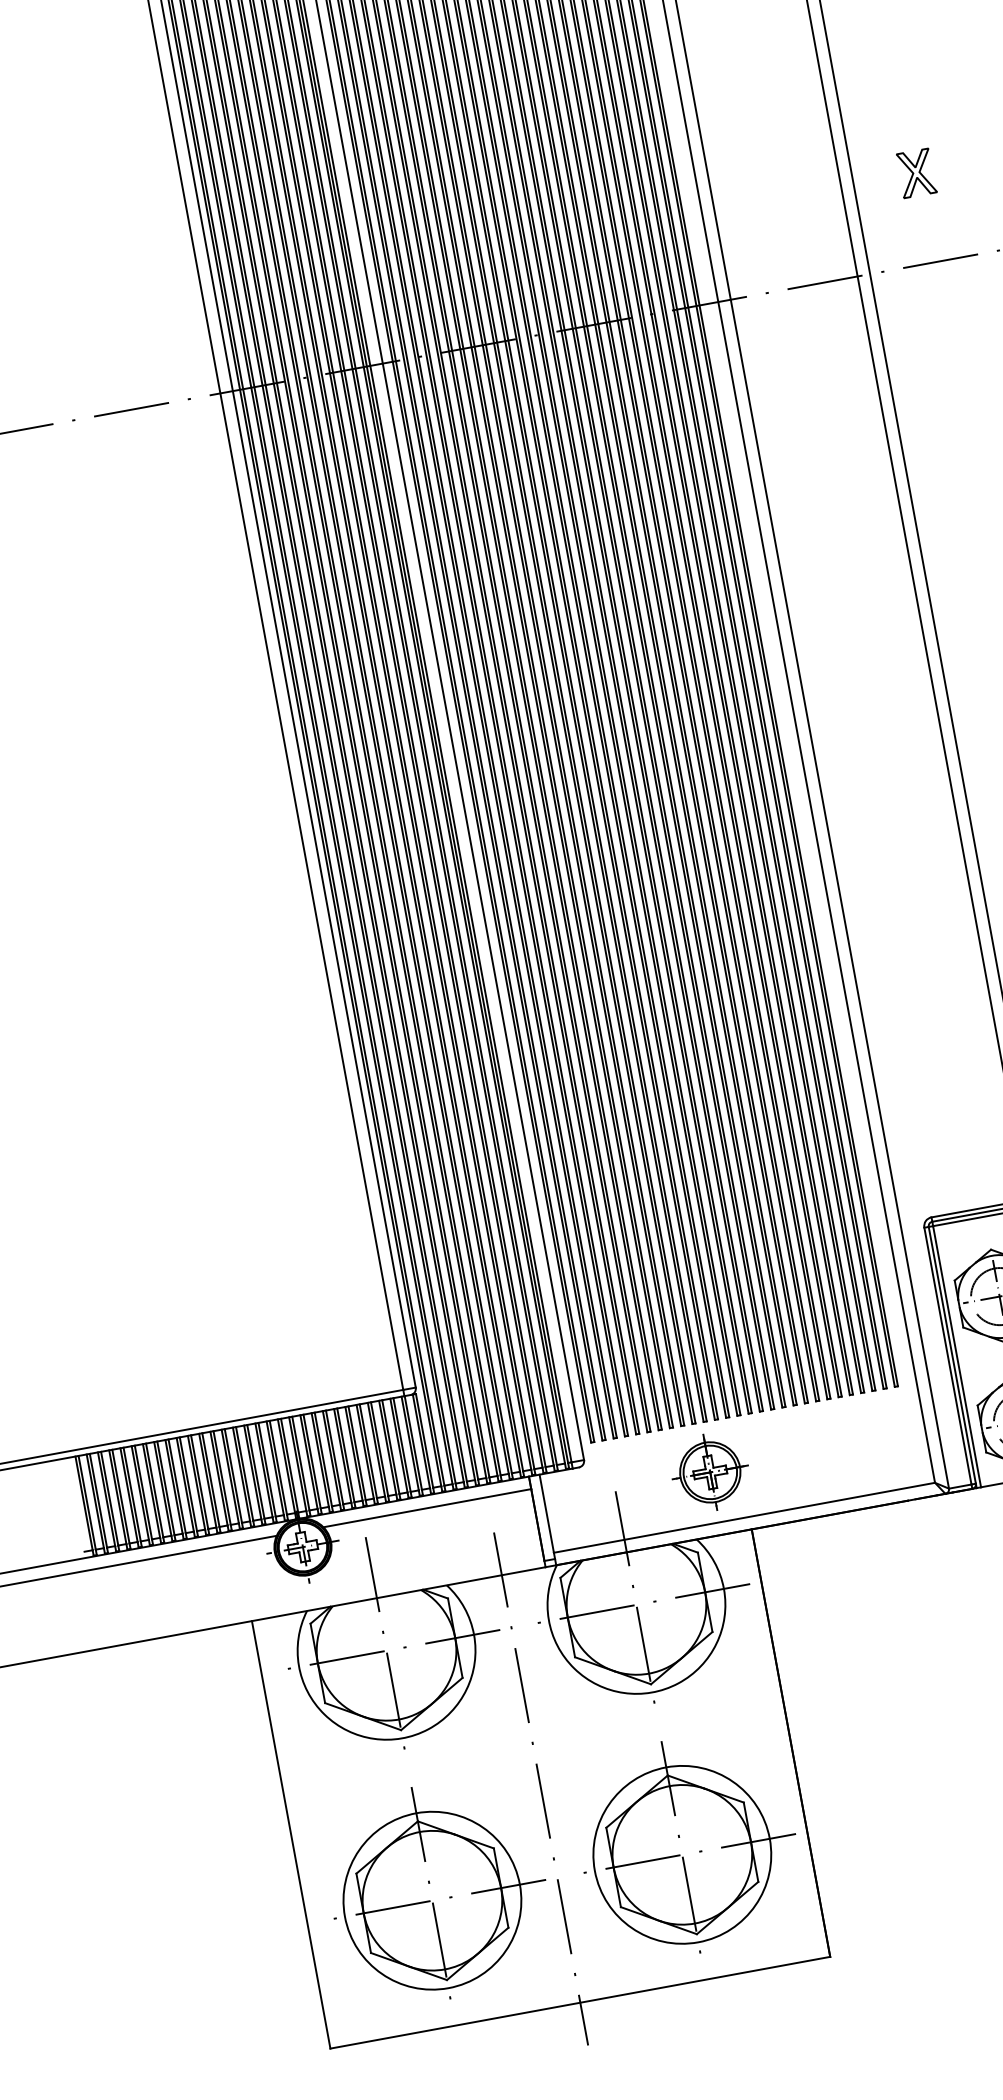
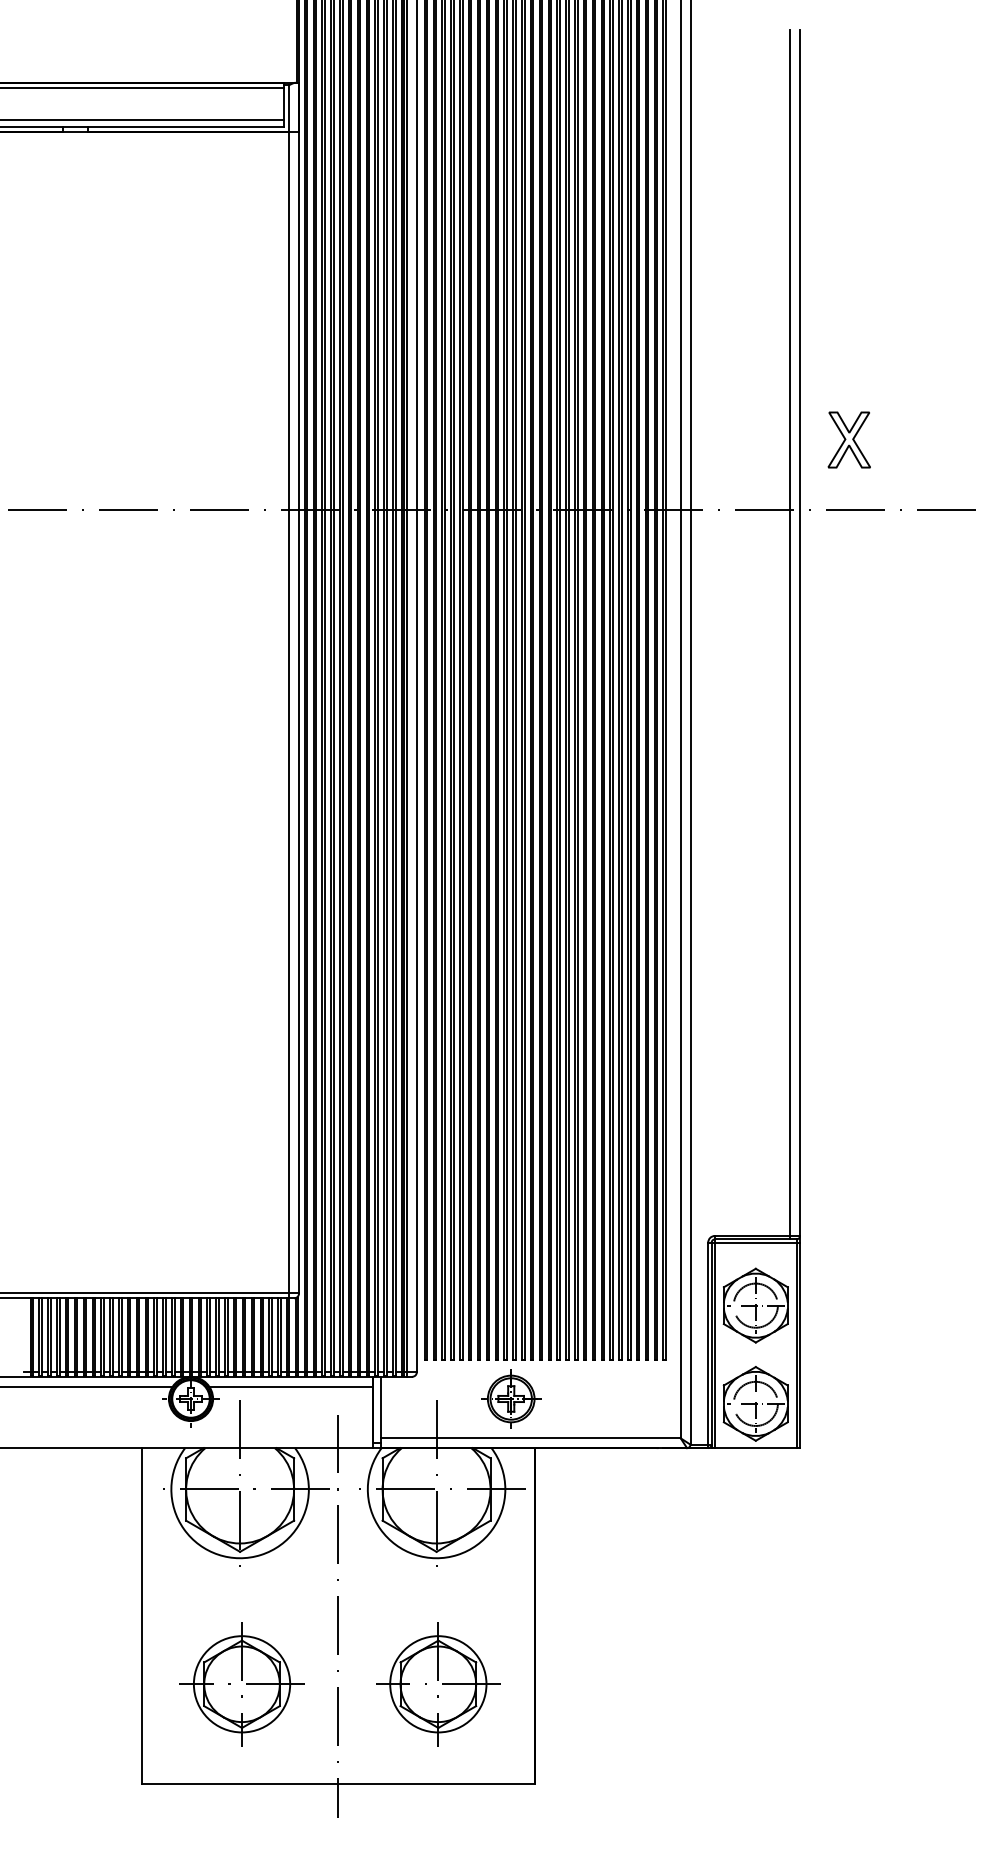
part: (916, 172) -> (849, 439), size x1.6
part: (688, 1846) -> (442, 1680), size x0.7
part: (439, 1892) -> (246, 1680), size x0.7

